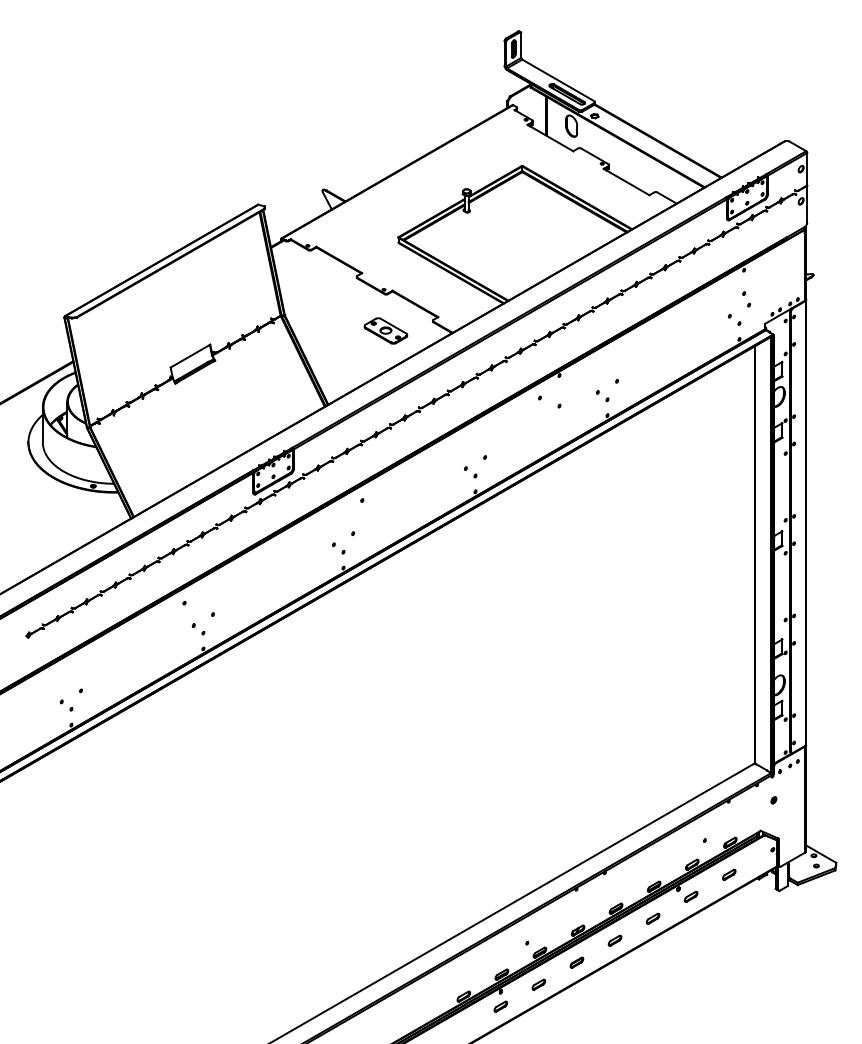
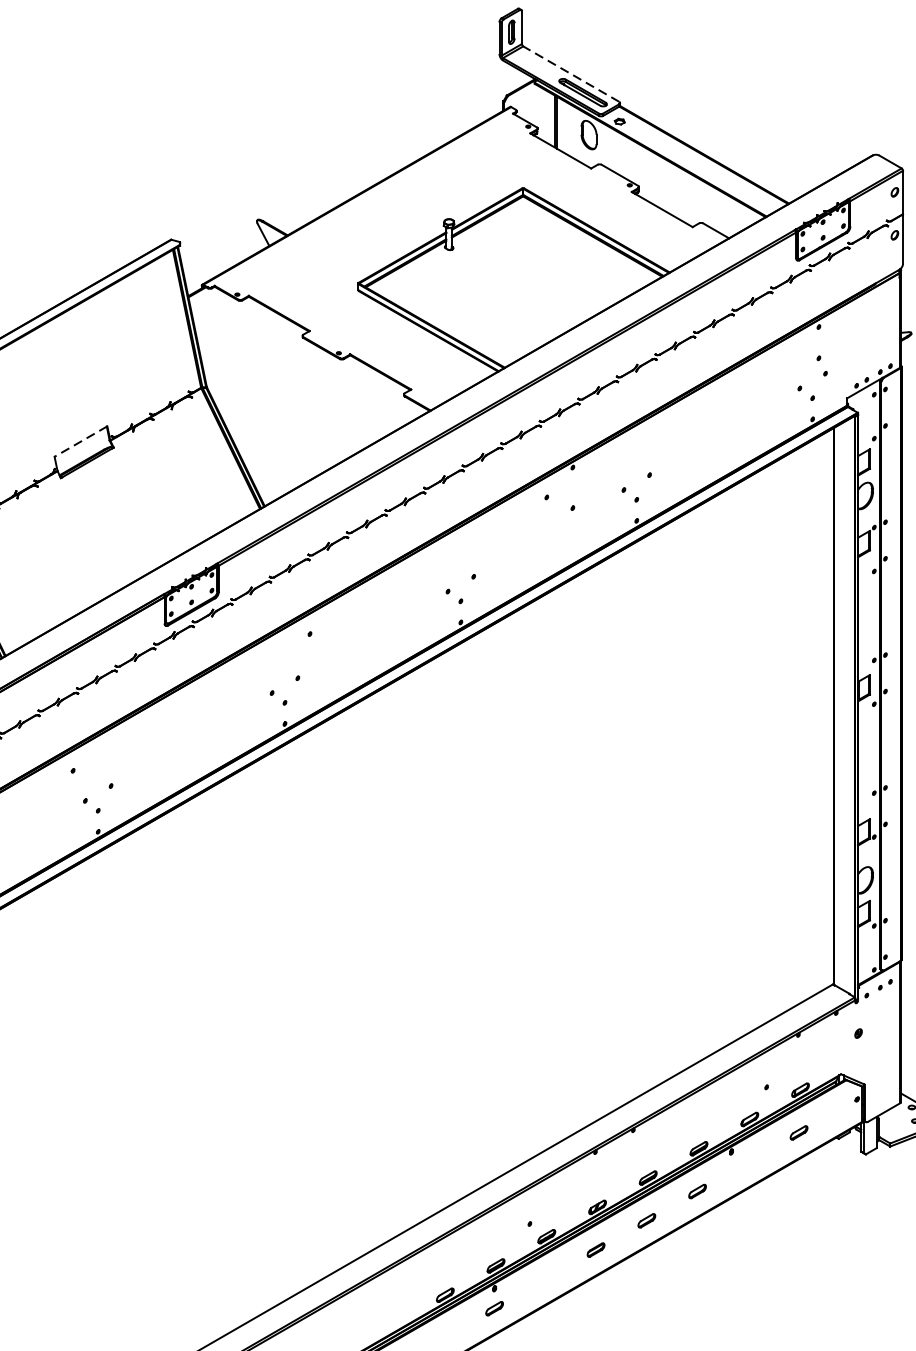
line: (558, 80) -> (571, 74), solid -> dashed
part: (385, 330) -> (340, 407), removed
line: (190, 356) -> (81, 442), solid -> dashed
part: (691, 896) -> (748, 1161), removed
part: (538, 984) -> (544, 1279), removed

